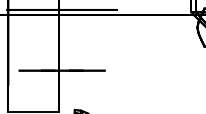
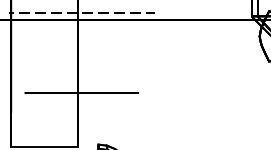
circle: (61, 9) -> (80, 12), solid -> dashed

